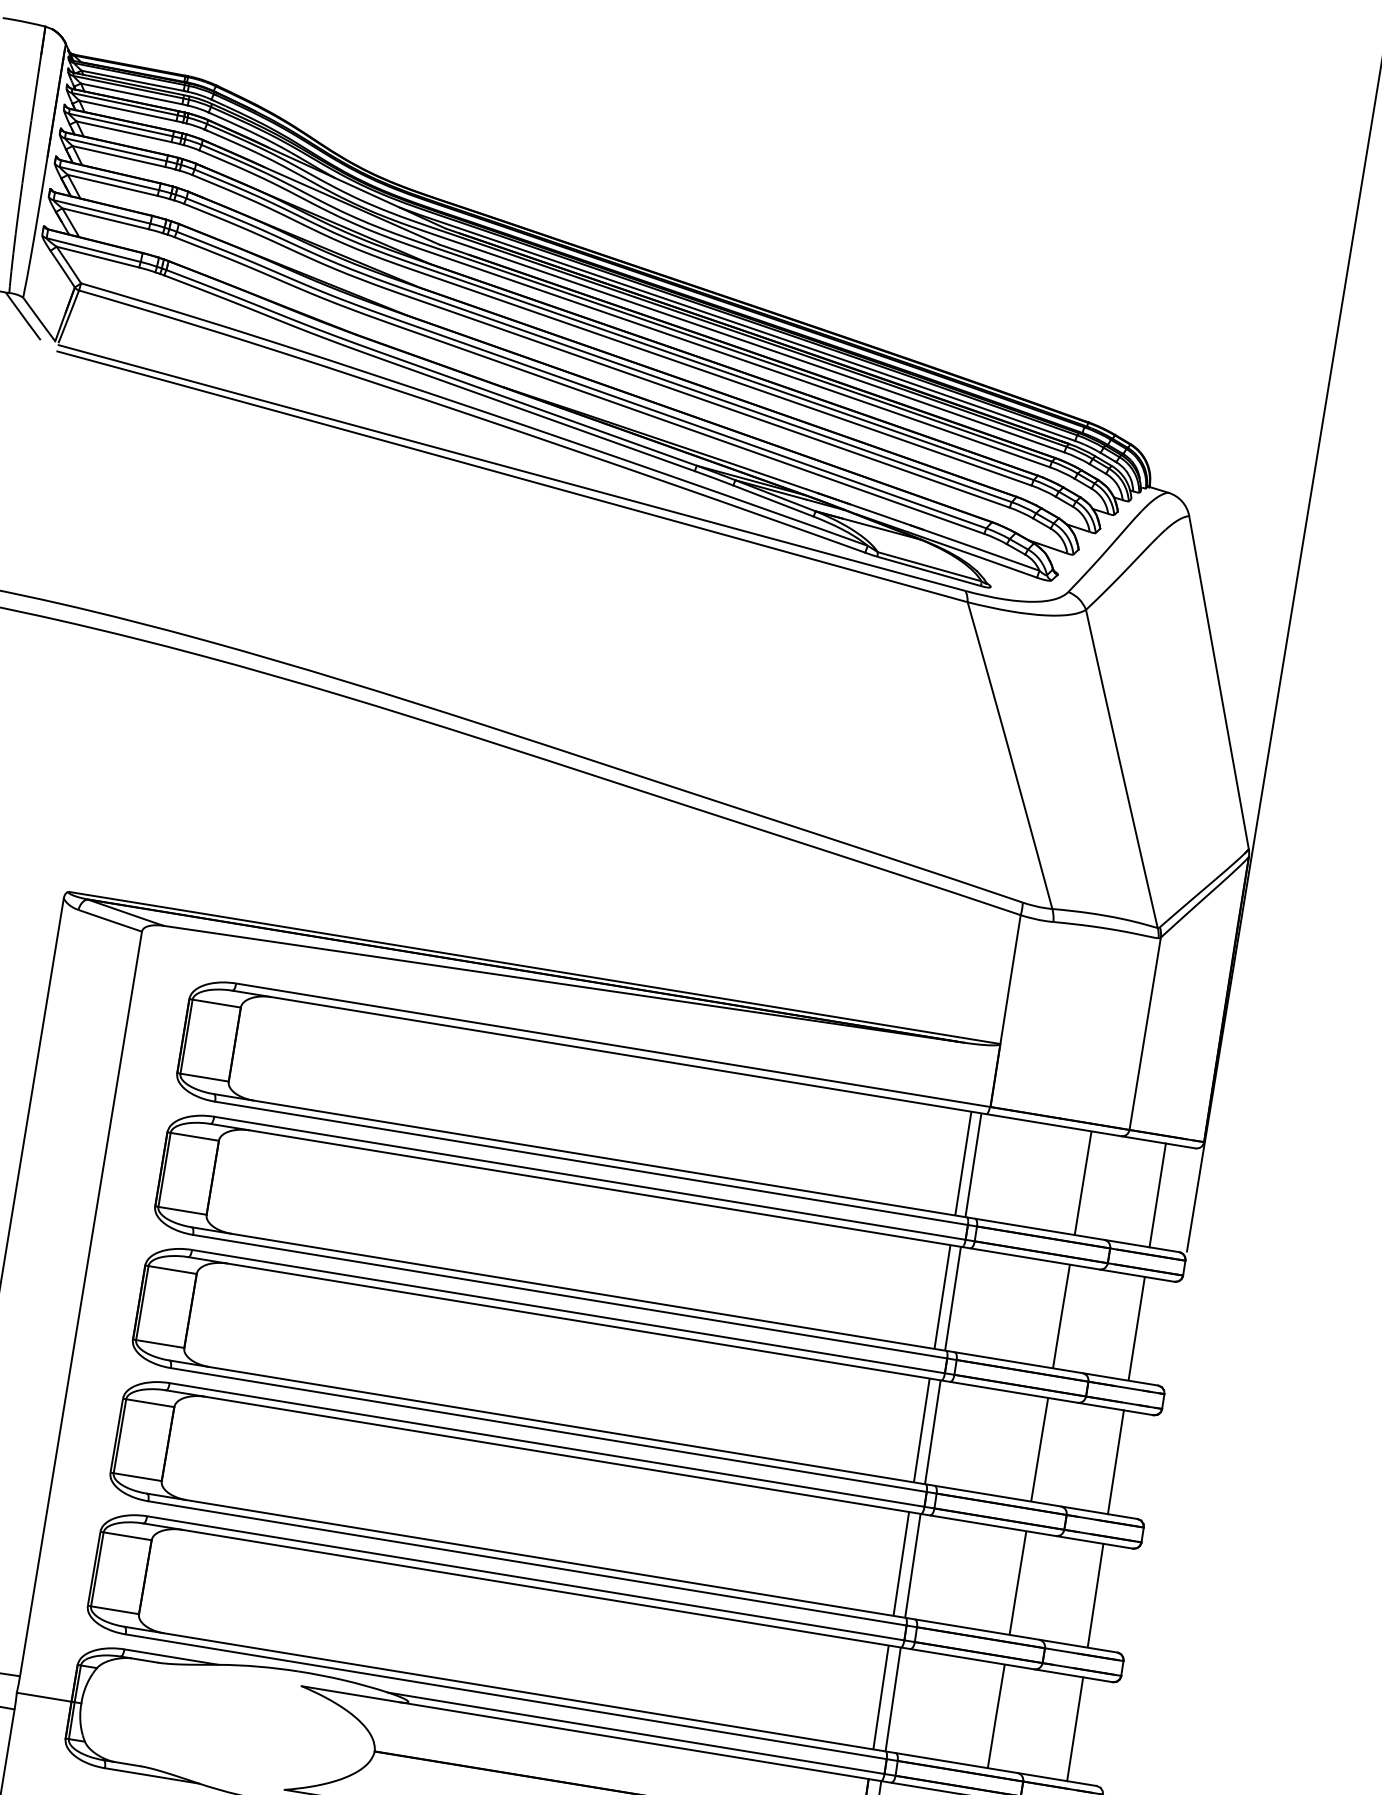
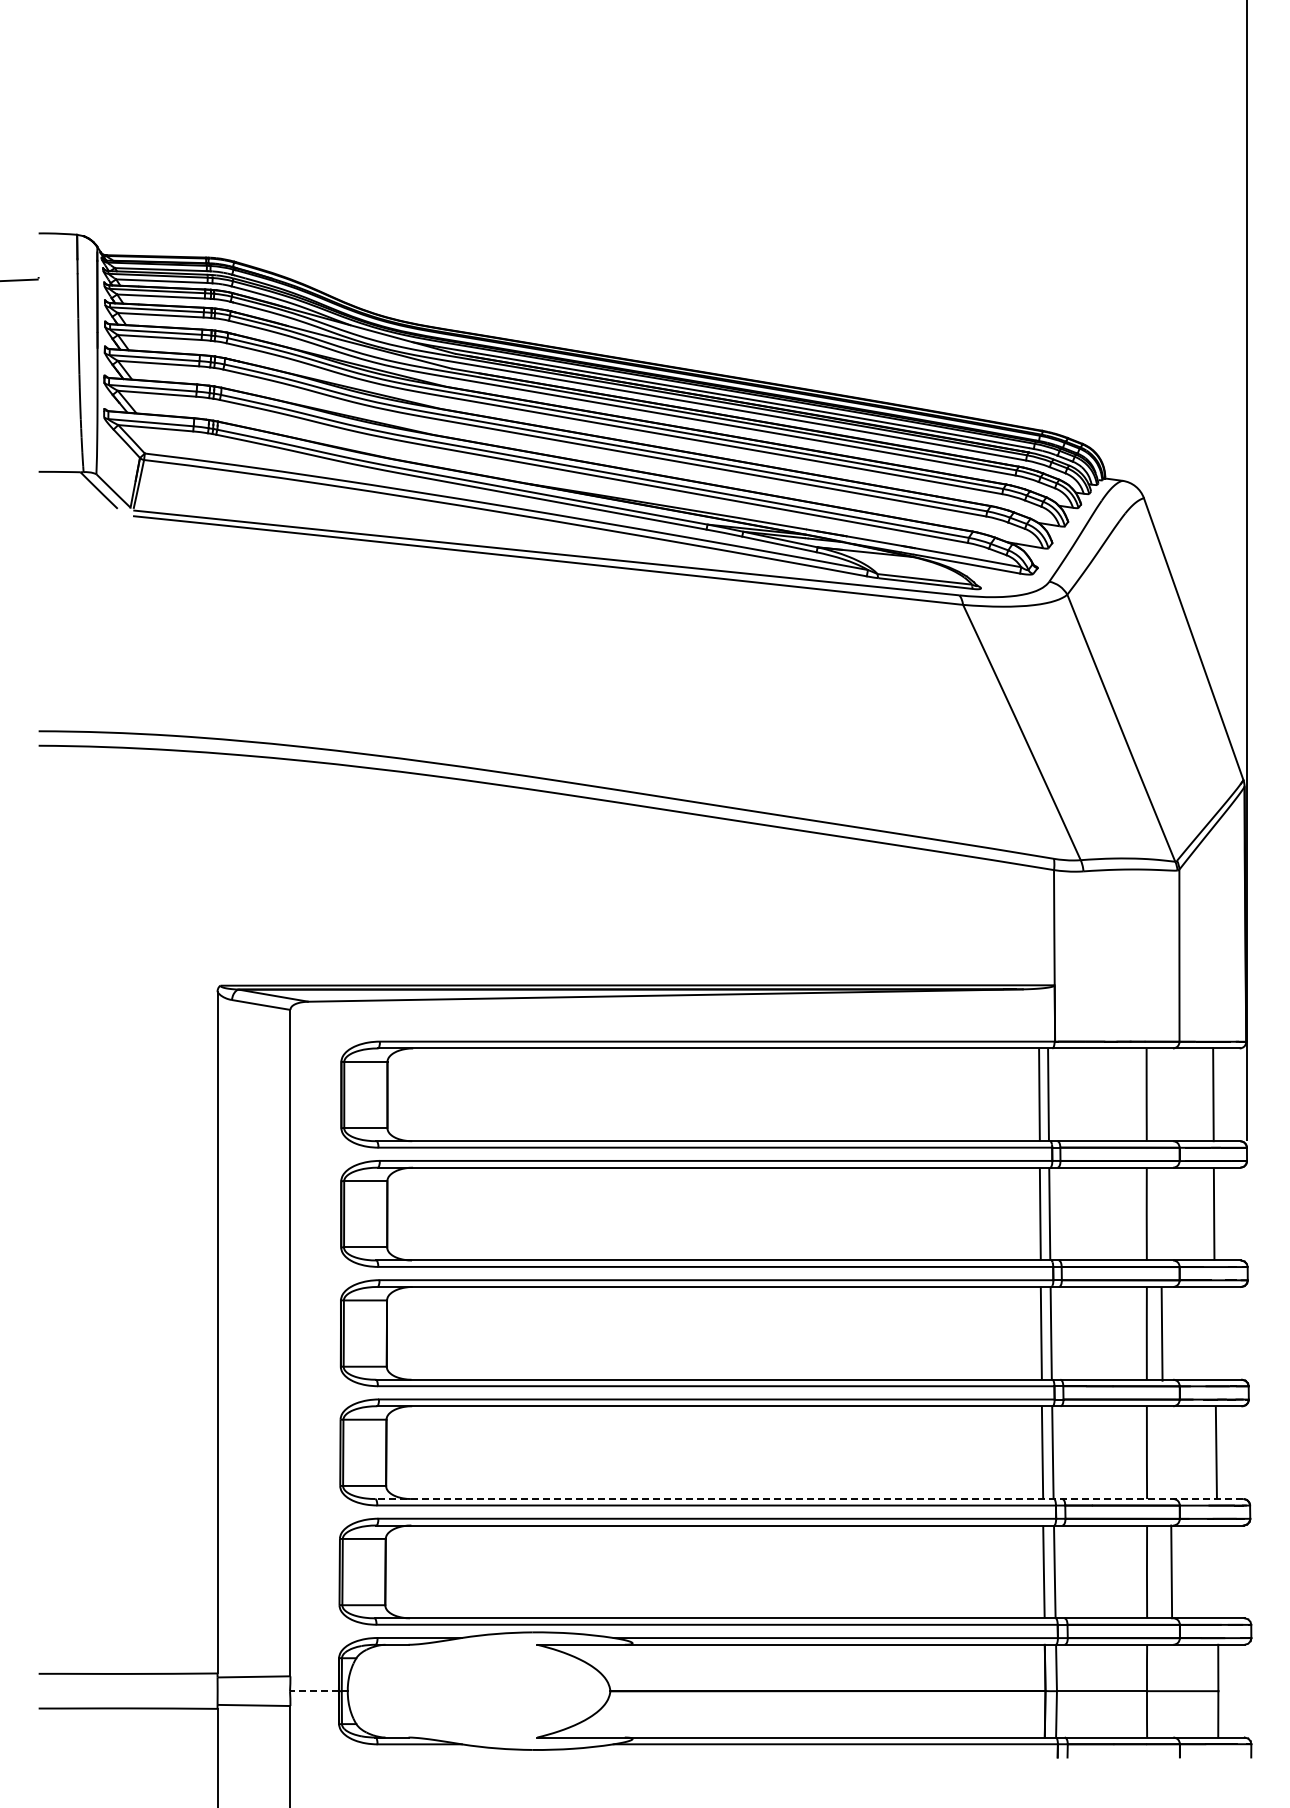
line: (1115, 1461) -> (1161, 1333), moved
line: (631, 1573) -> (808, 1499), solid -> dashed
line: (43, 1697) -> (313, 1691), solid -> dashed
line: (1075, 1728) -> (1171, 1571), moved

